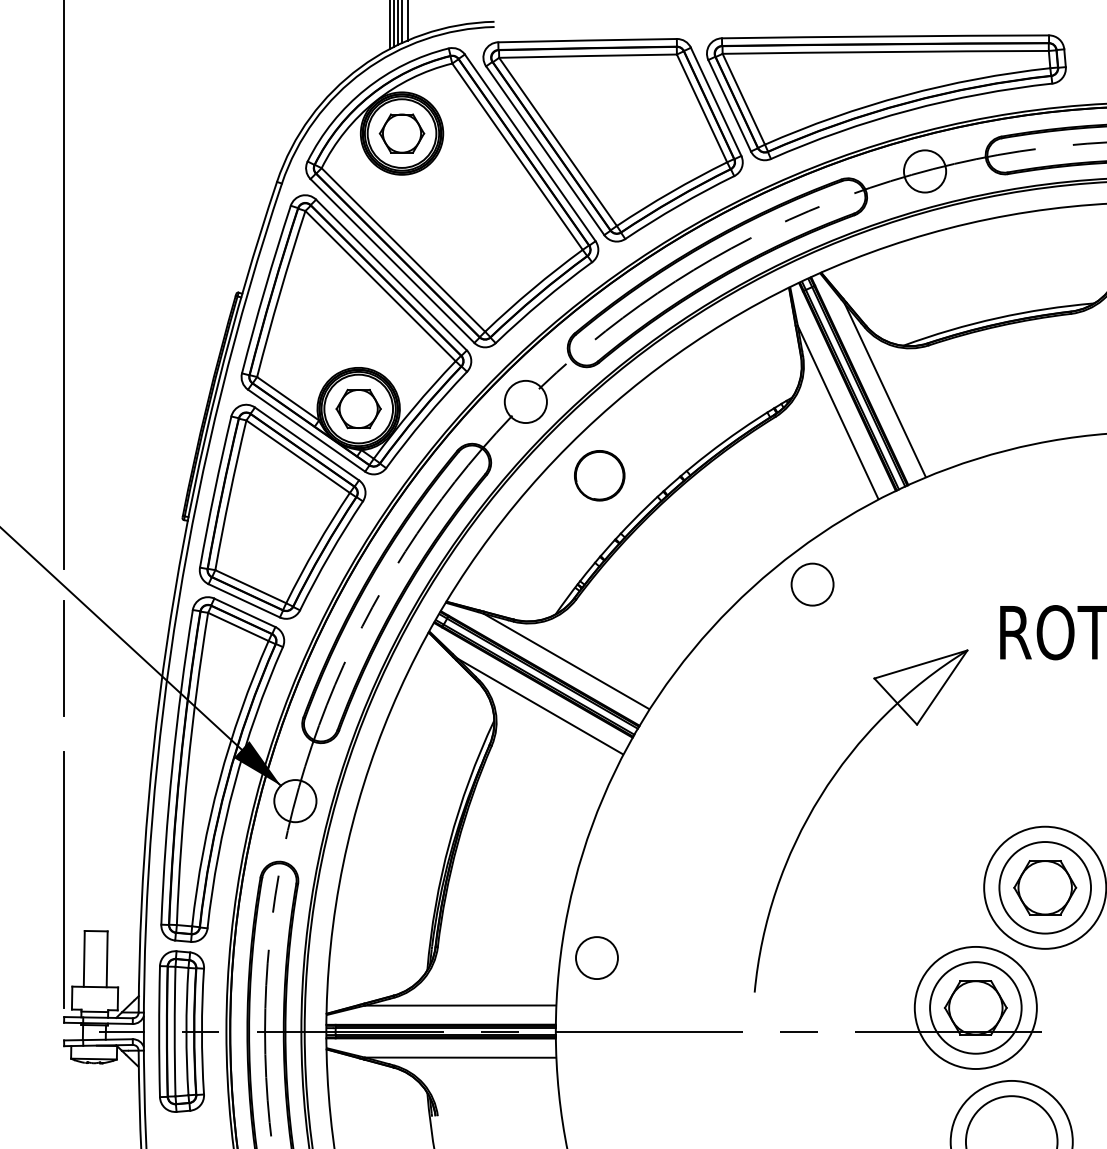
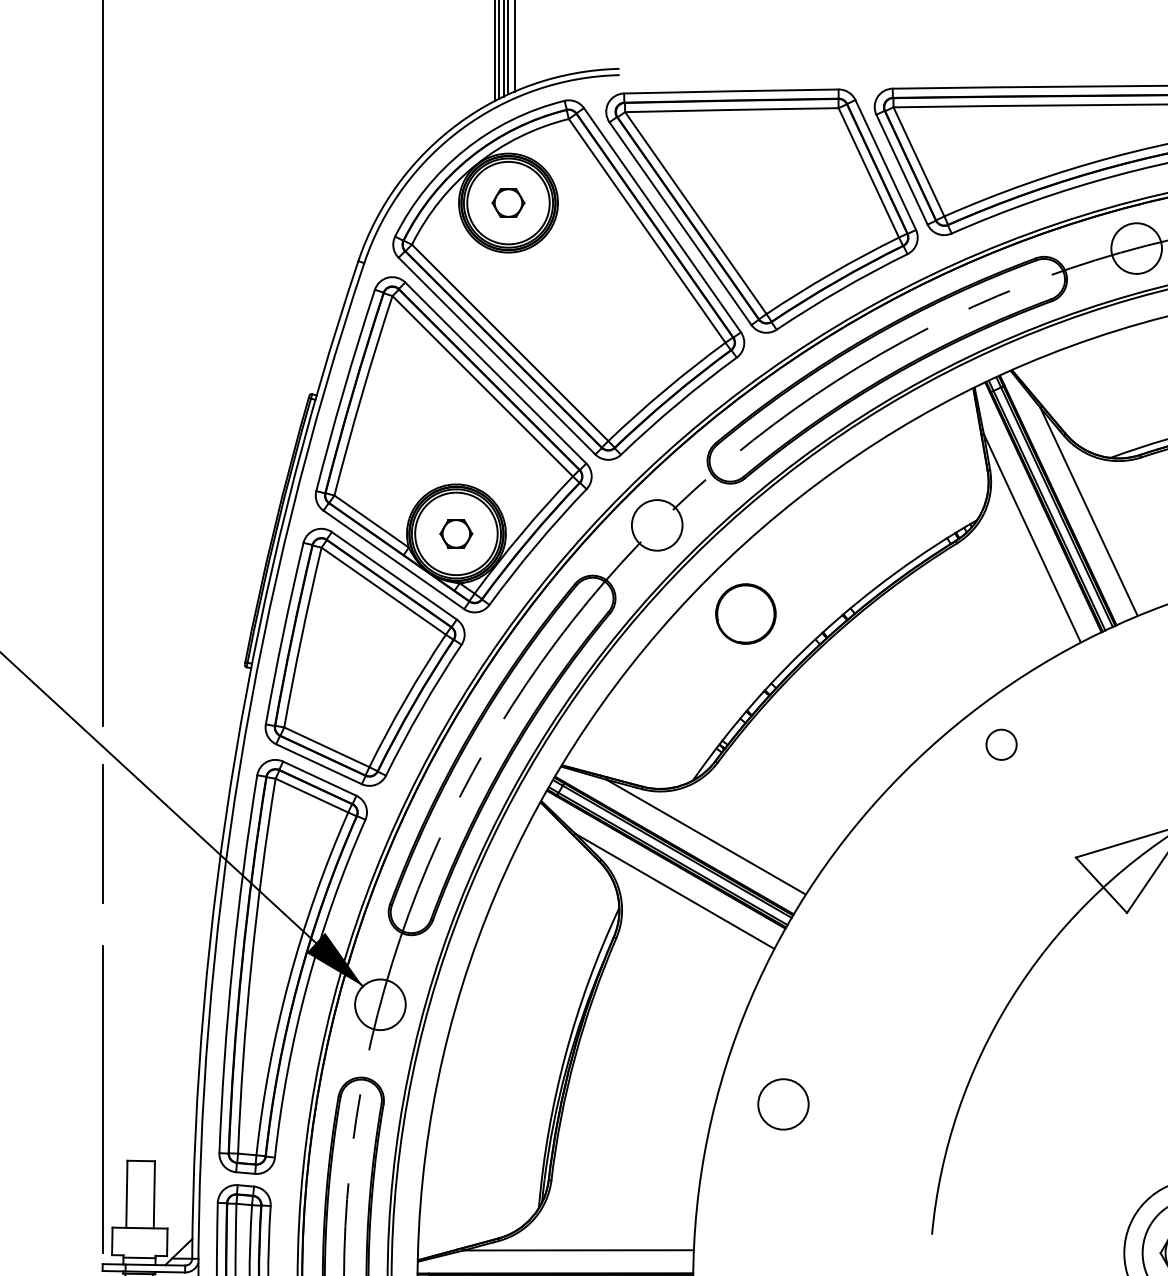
part: (401, 133) -> (507, 202), size x0.6
part: (358, 408) -> (456, 533), size x0.6
circle: (812, 584) -> (1001, 744), size x0.6
circle: (596, 957) -> (782, 1103), moved

